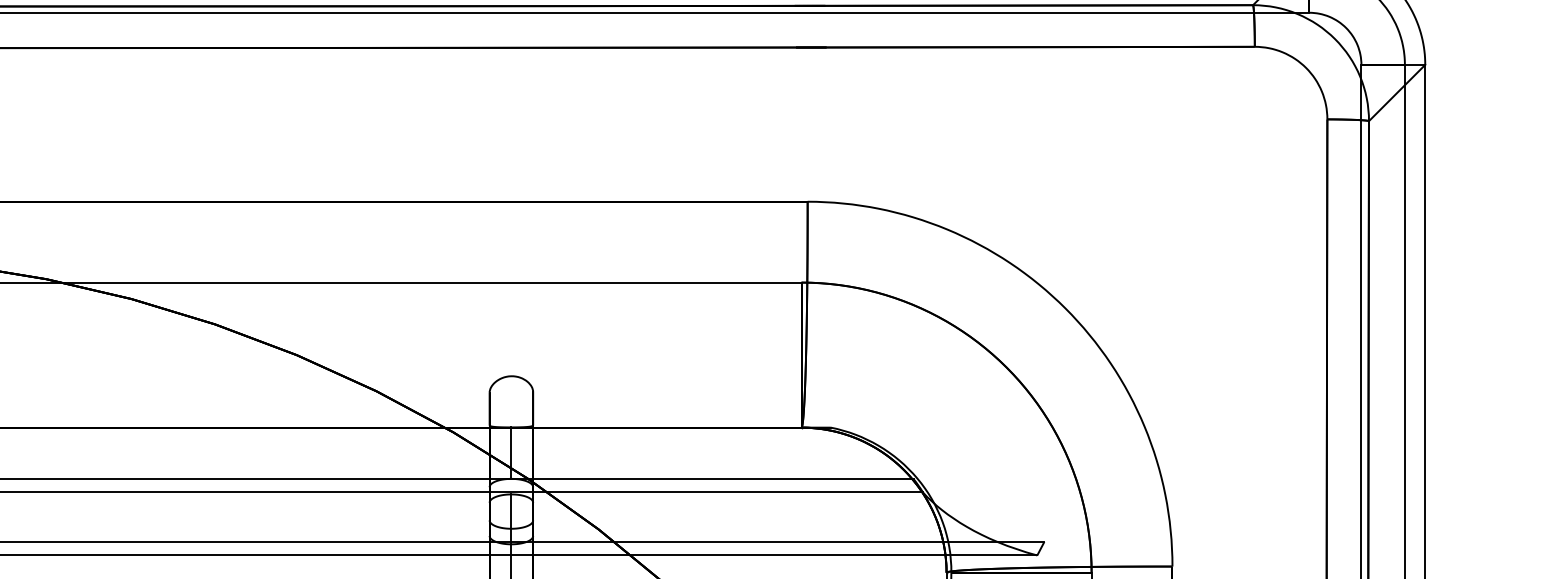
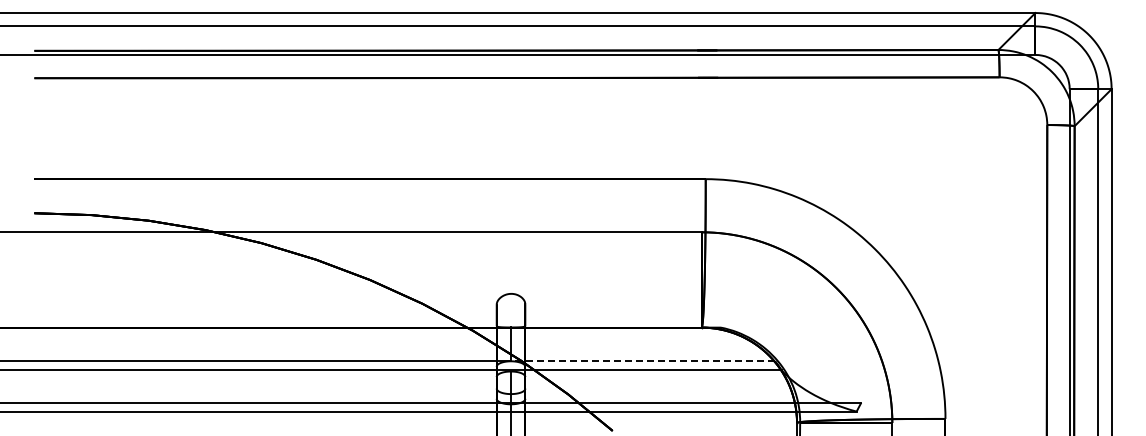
line: (711, 479) -> (642, 361), solid -> dashed

